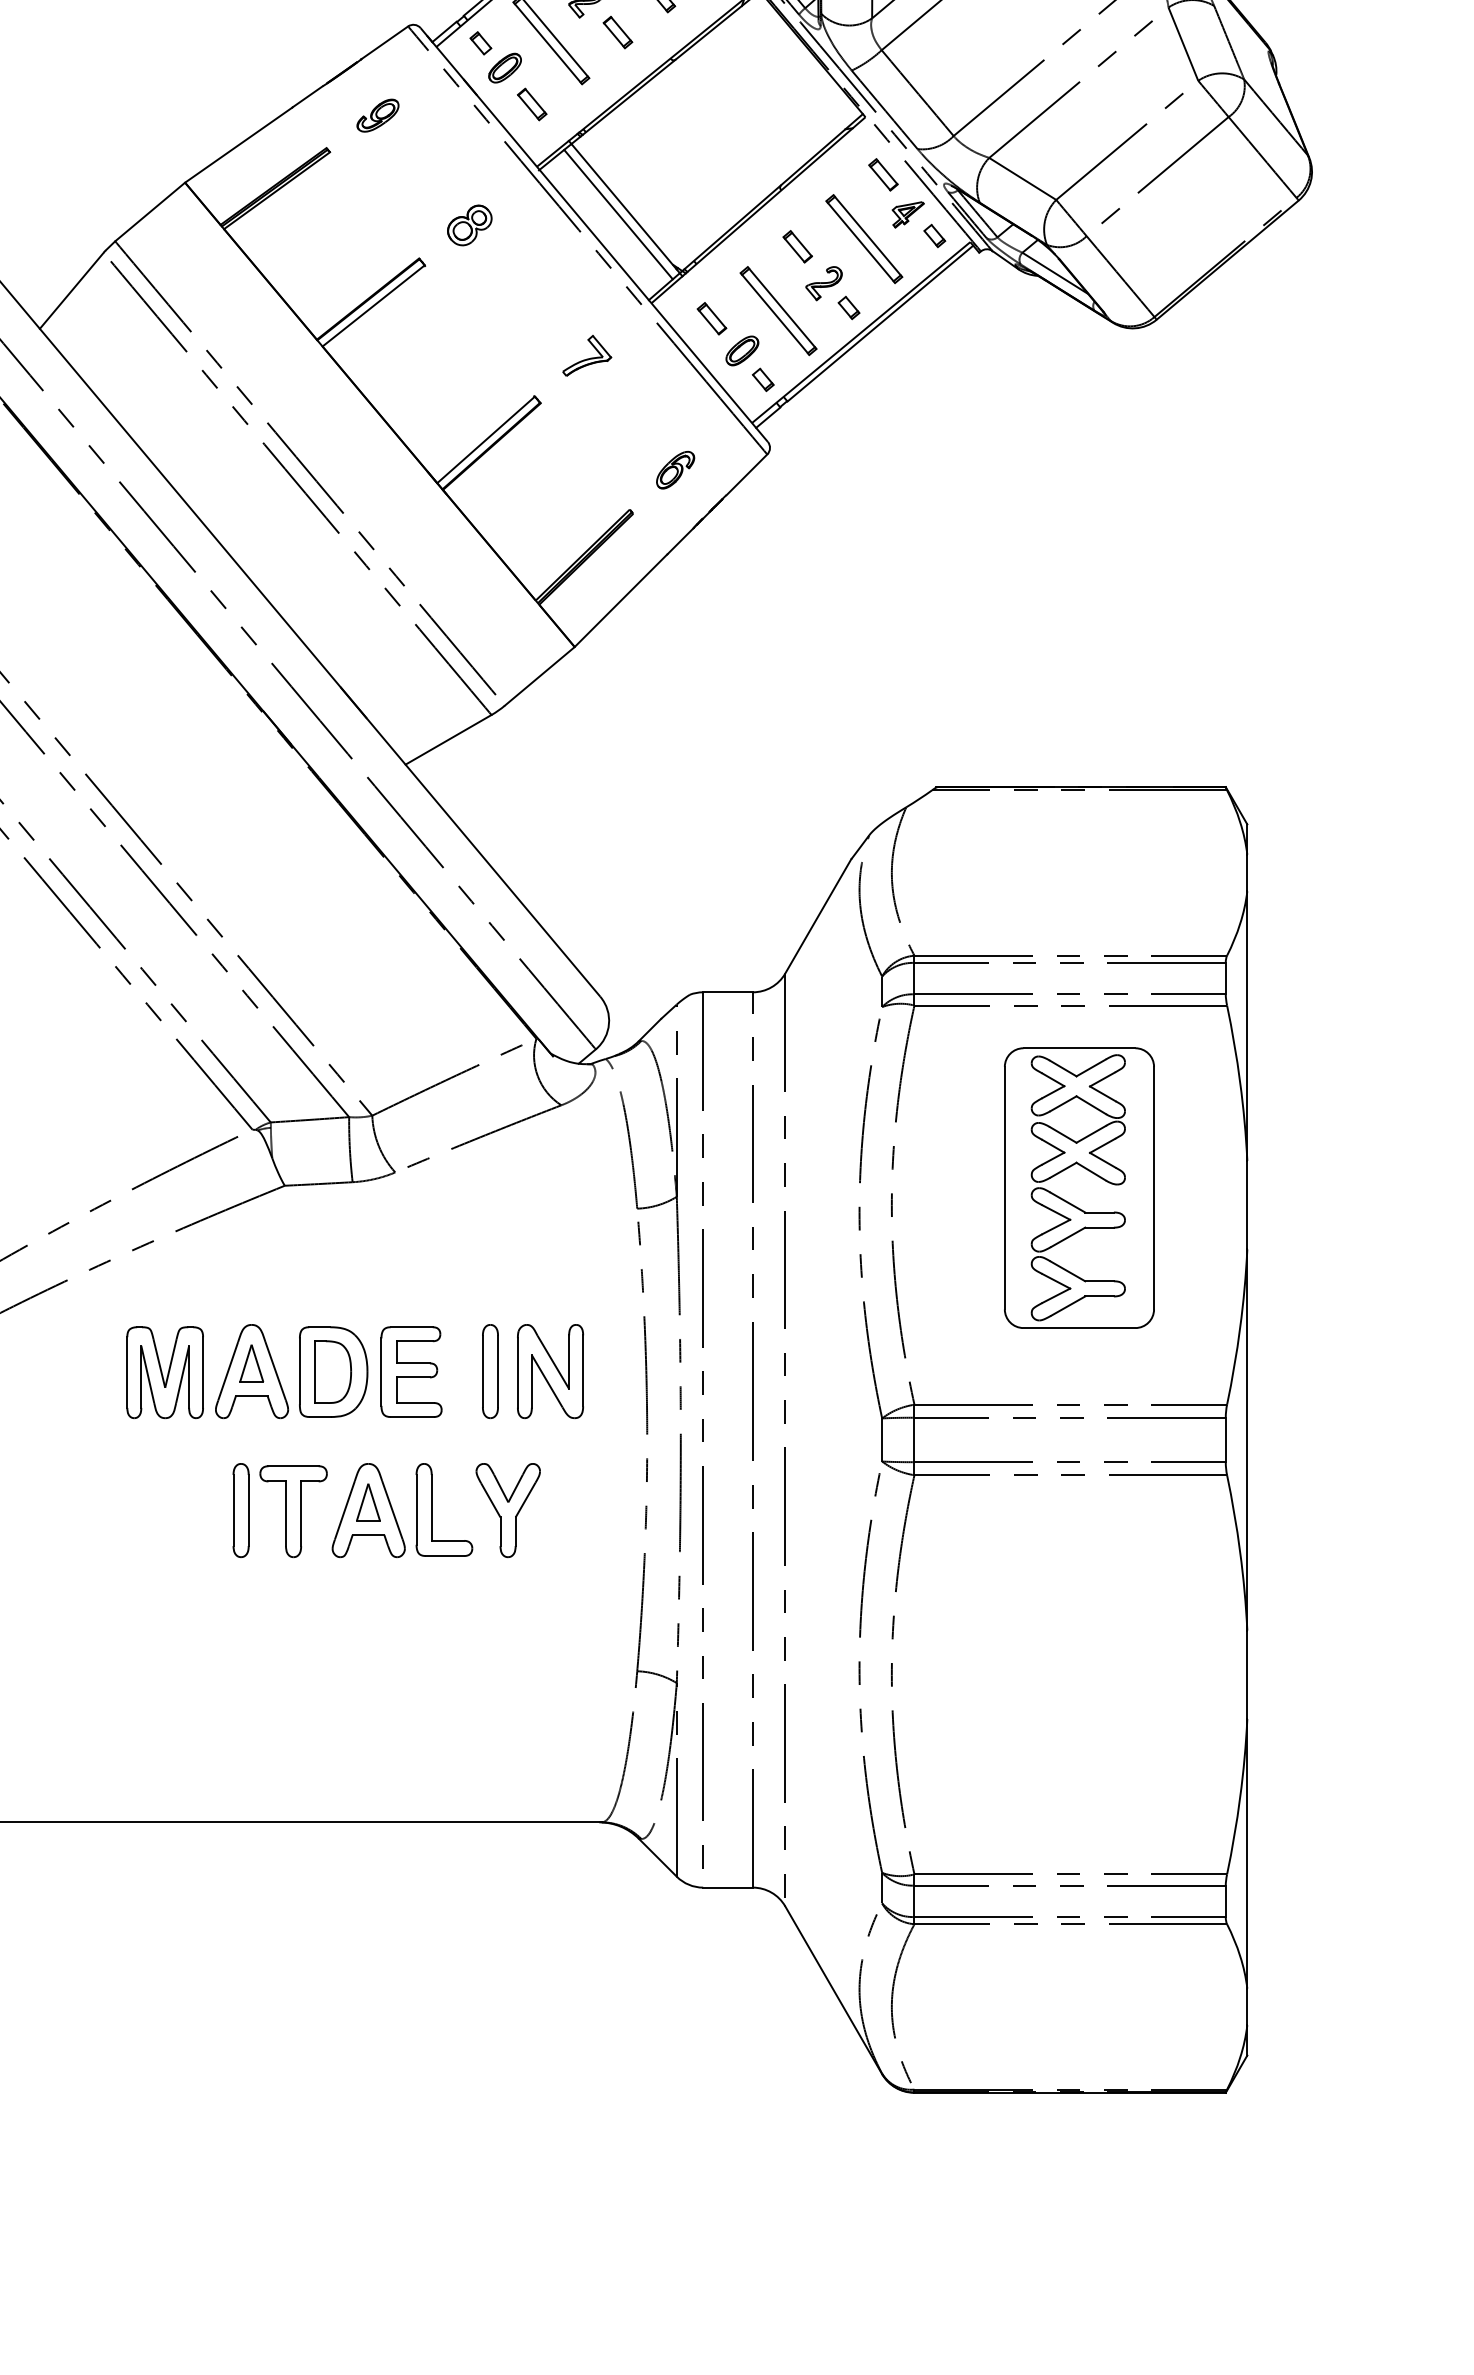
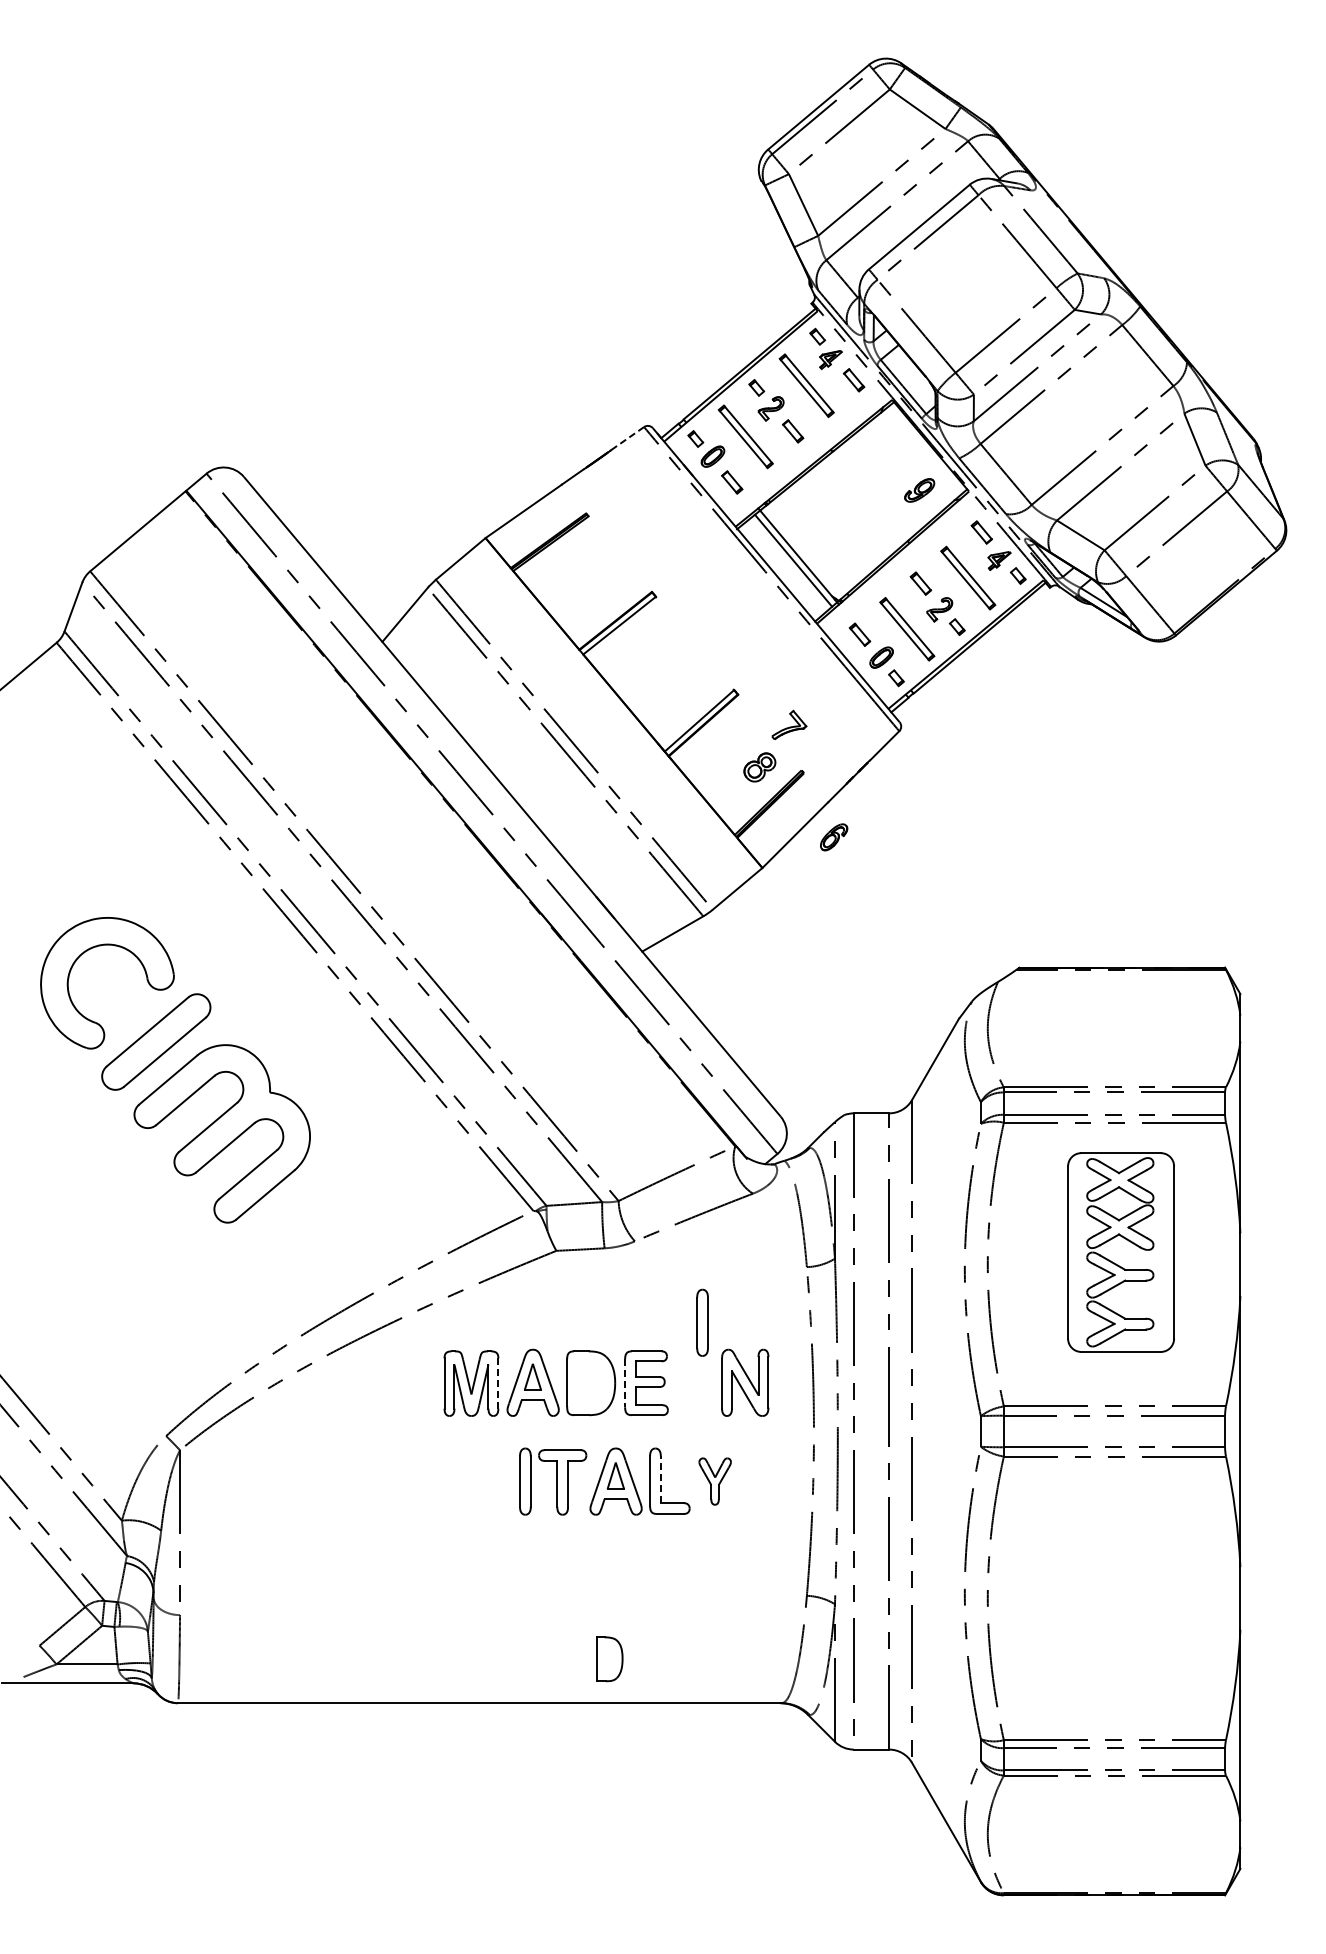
line: (384, 43) -> (627, 439), solid -> dashed
part: (377, 115) -> (919, 490), moved
part: (469, 225) -> (759, 767), moved
part: (587, 354) -> (789, 724), moved
part: (676, 470) -> (834, 837), moved
part: (490, 1371) -> (702, 1322), moved
line: (203, 1372) -> (498, 1383), solid -> dashed
part: (332, 1372) -> (609, 1659), moved
line: (381, 1372) -> (625, 1383), solid -> dashed
line: (431, 1507) -> (660, 1479), solid -> dashed
part: (507, 1510) -> (714, 1481), size x0.7

